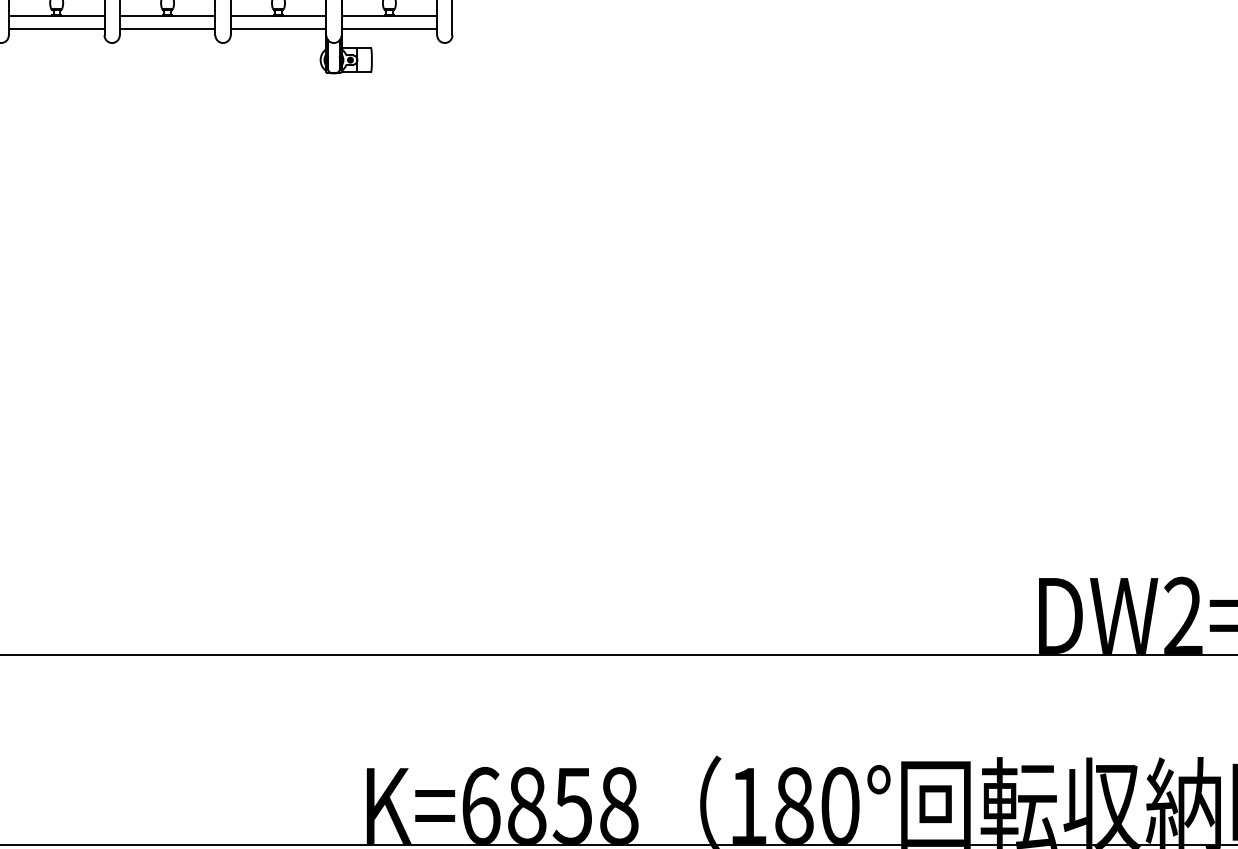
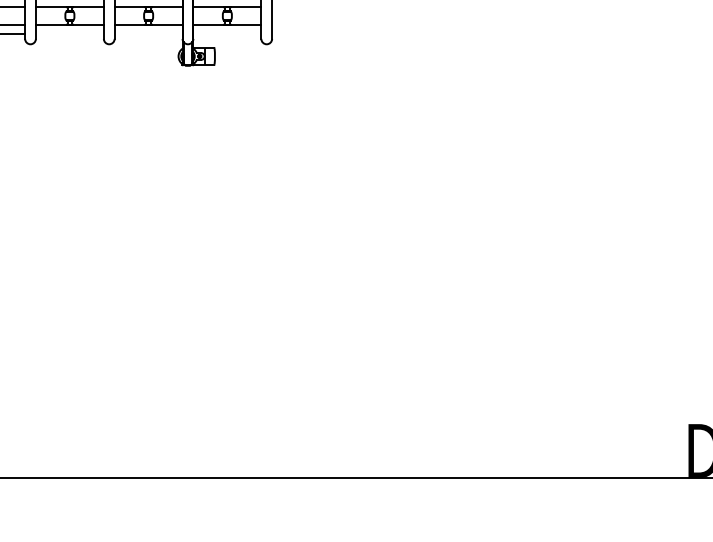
line: (167, 28) -> (69, 33), removed
line: (278, 28) -> (148, 33), removed
line: (389, 28) -> (227, 33), removed

